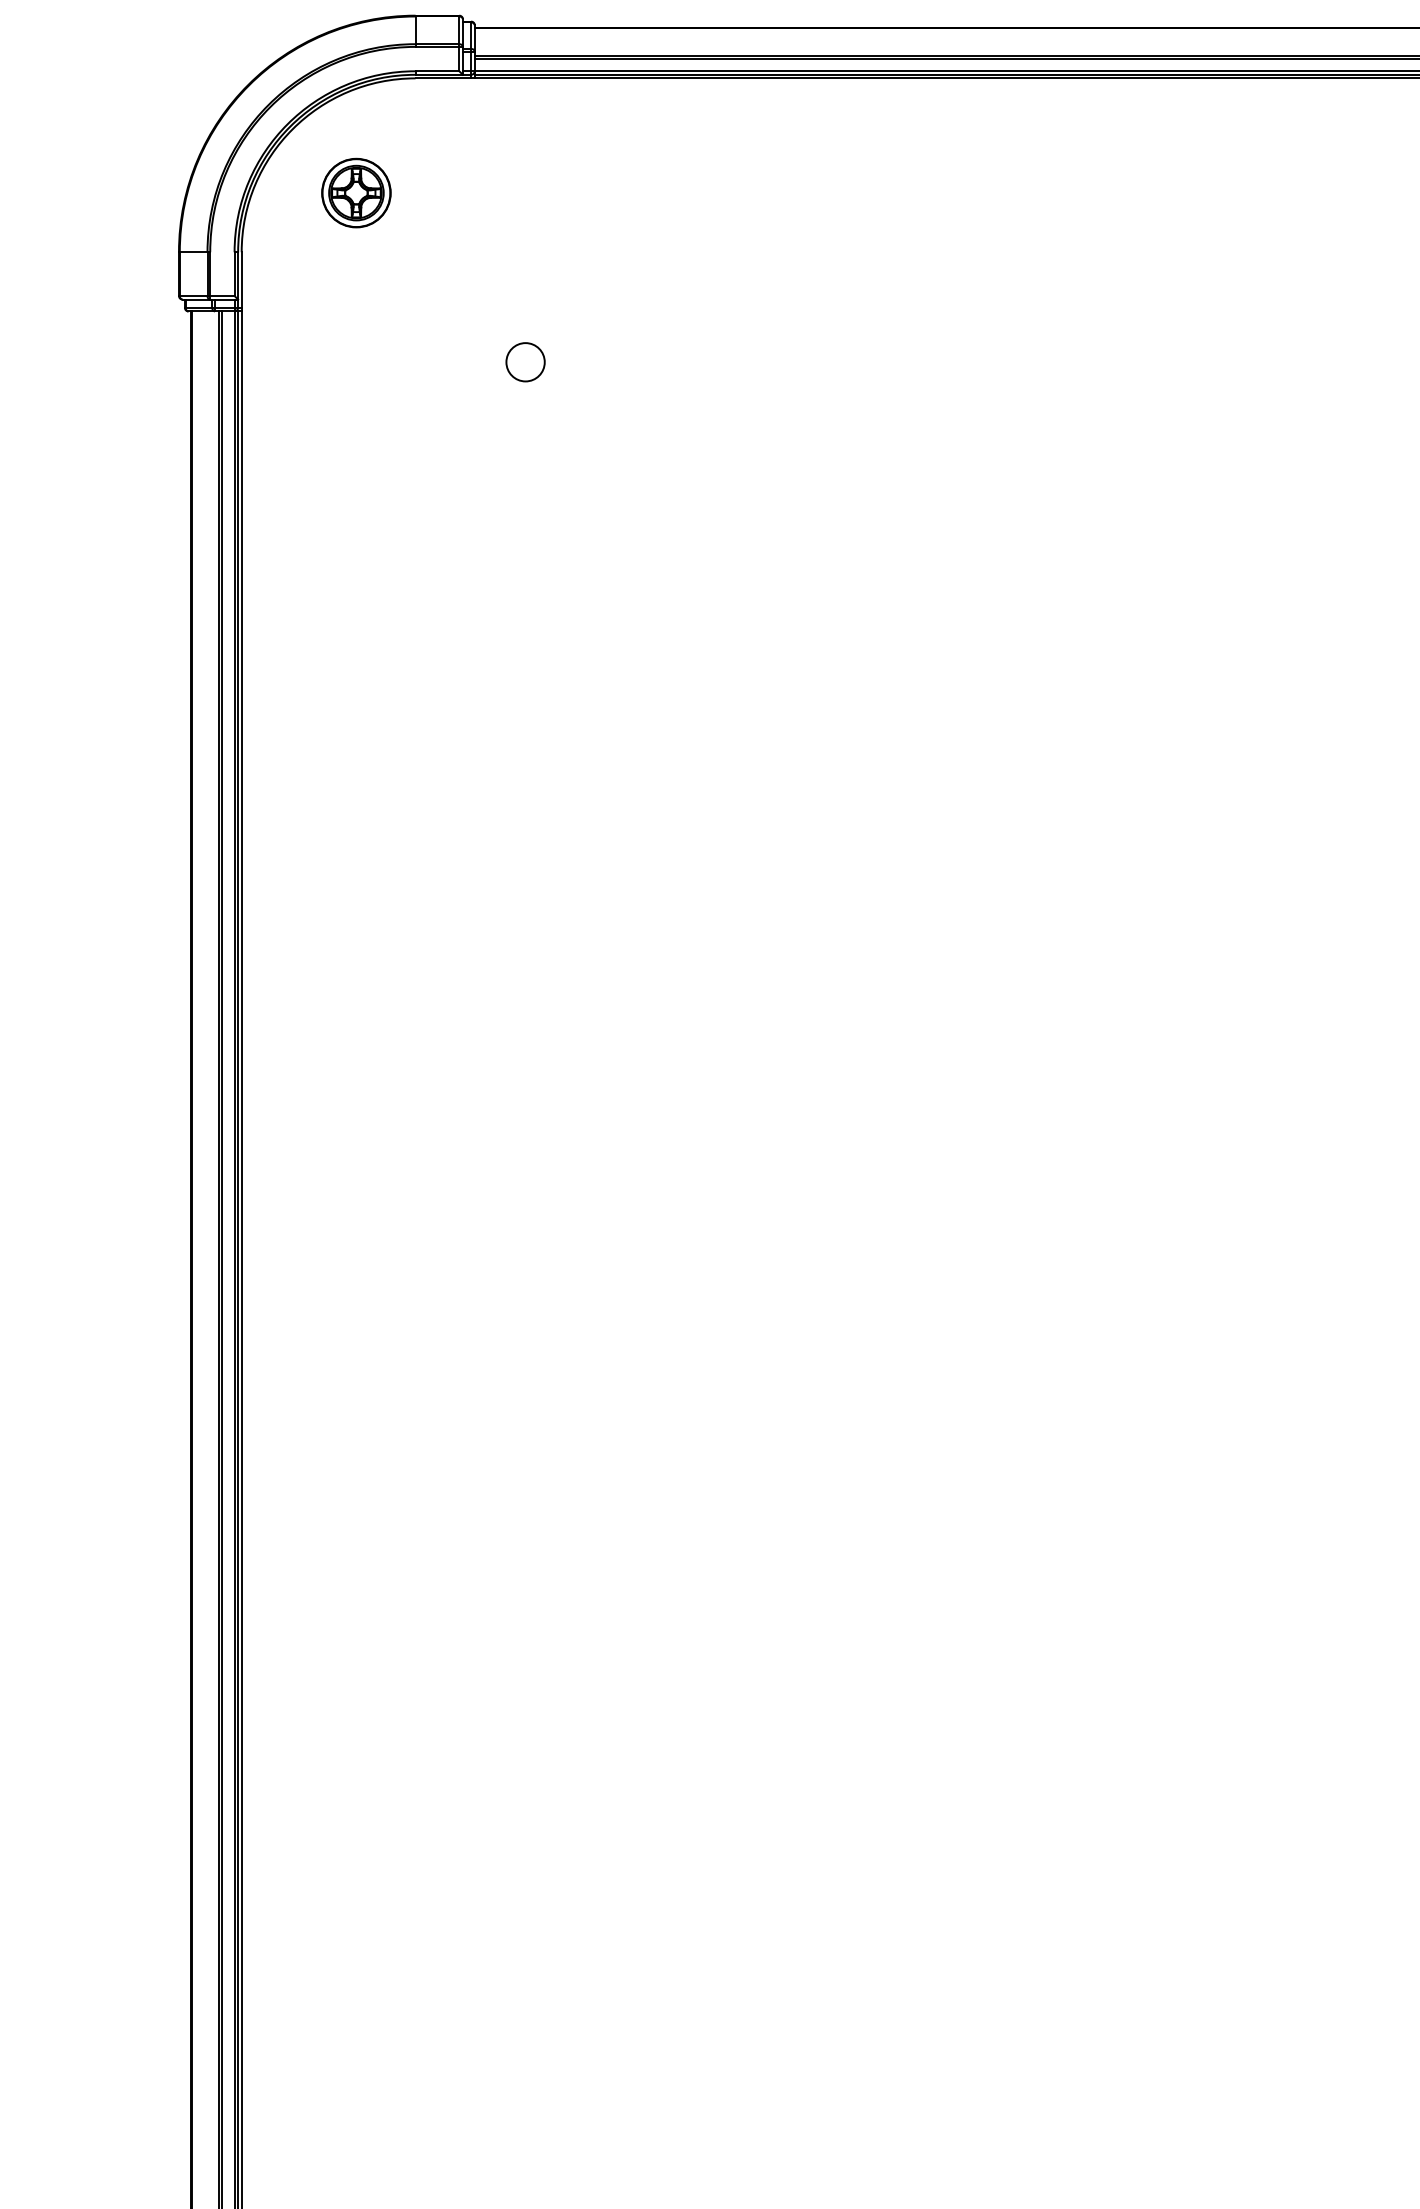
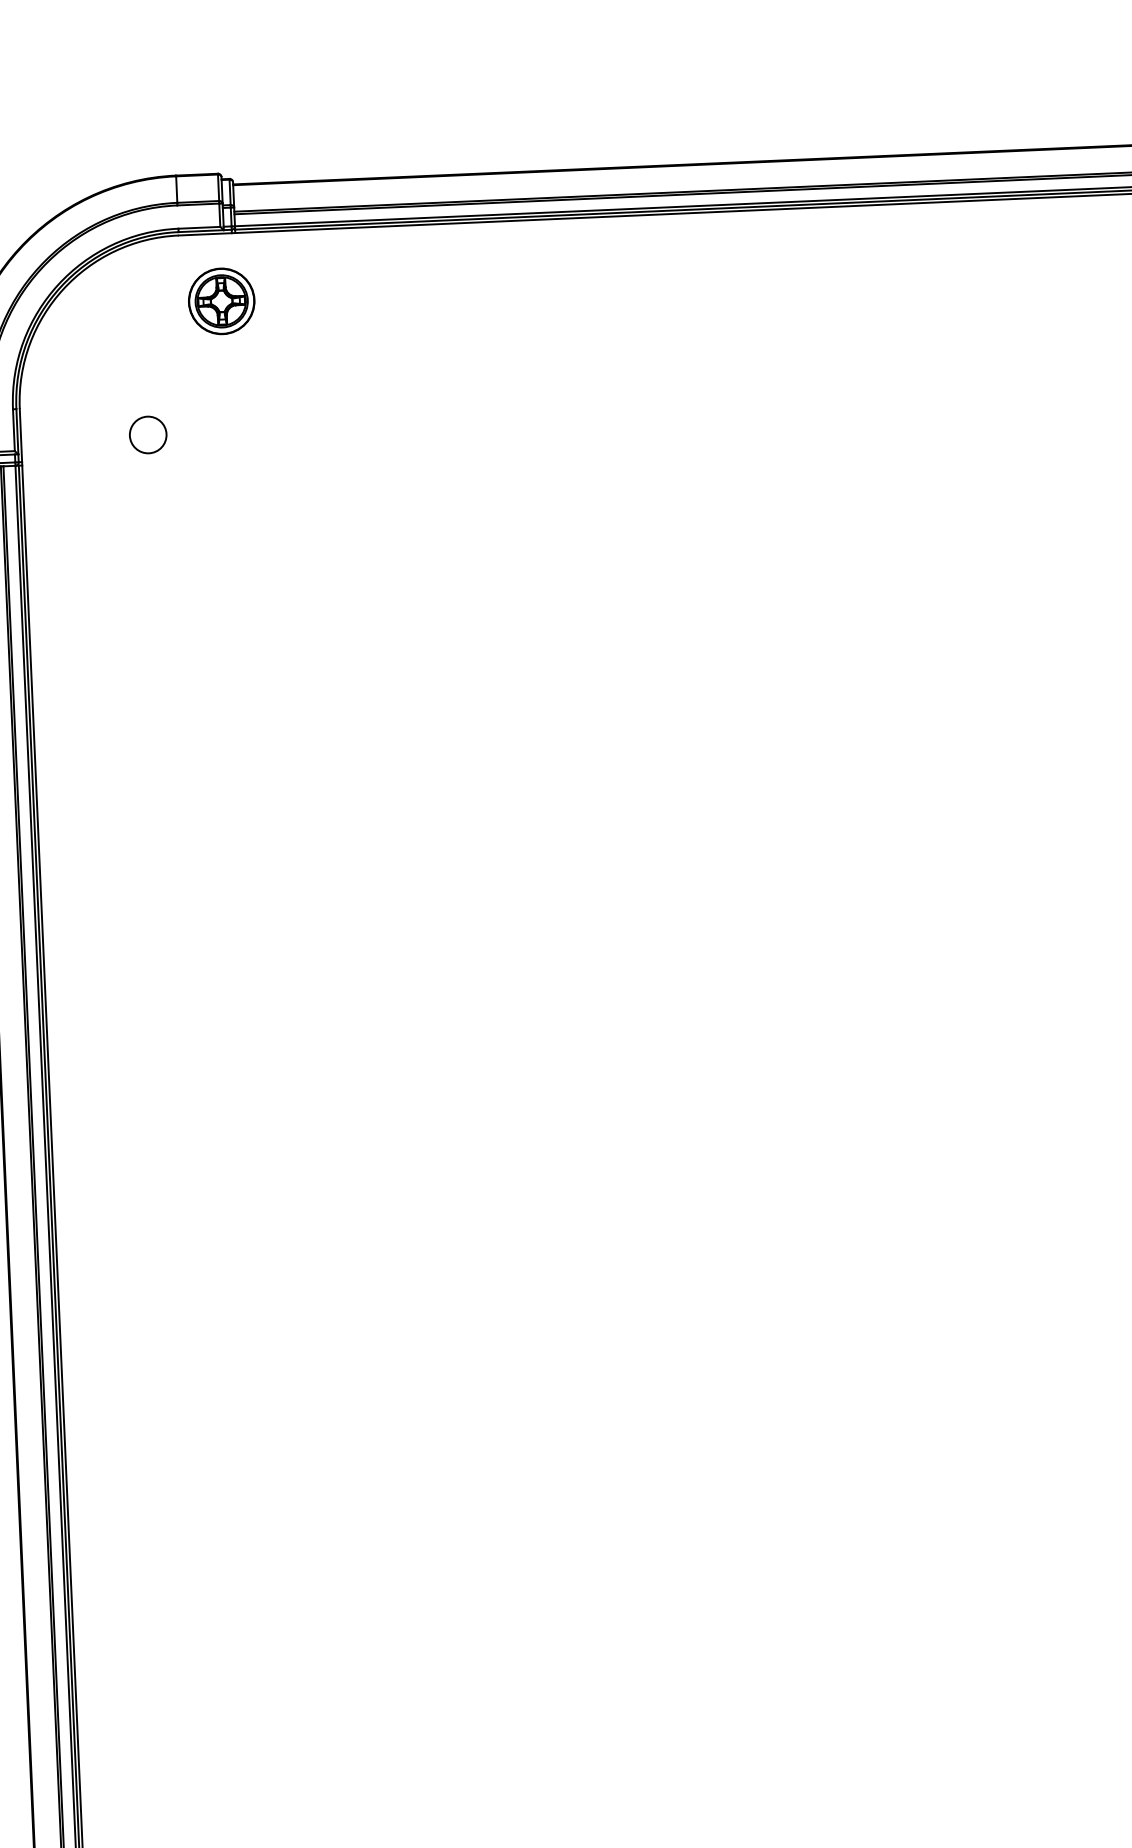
part: (356, 192) -> (221, 300), moved
circle: (525, 362) -> (148, 435), moved

